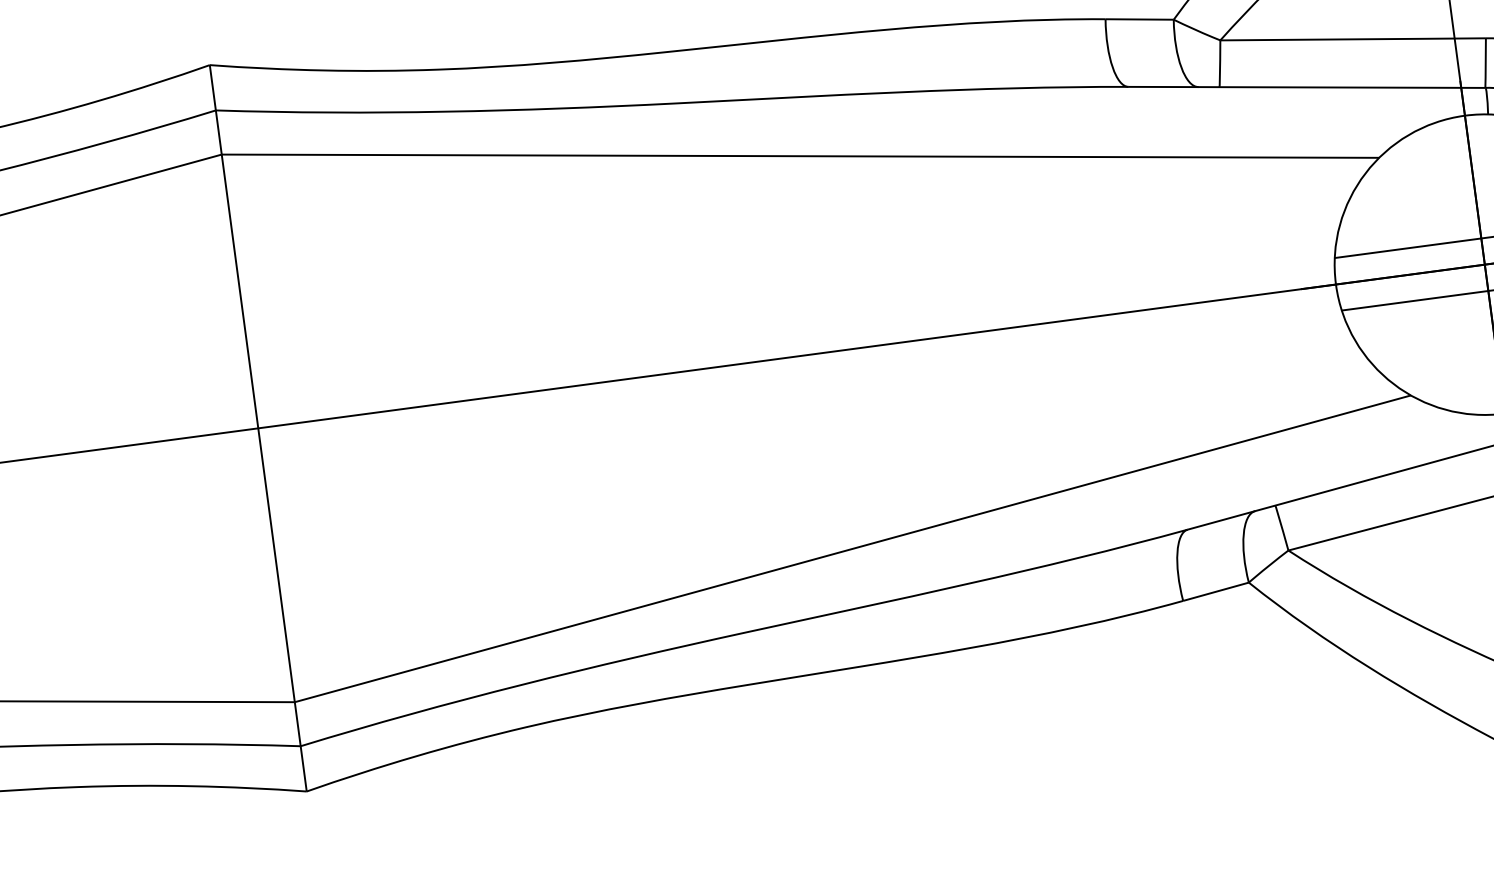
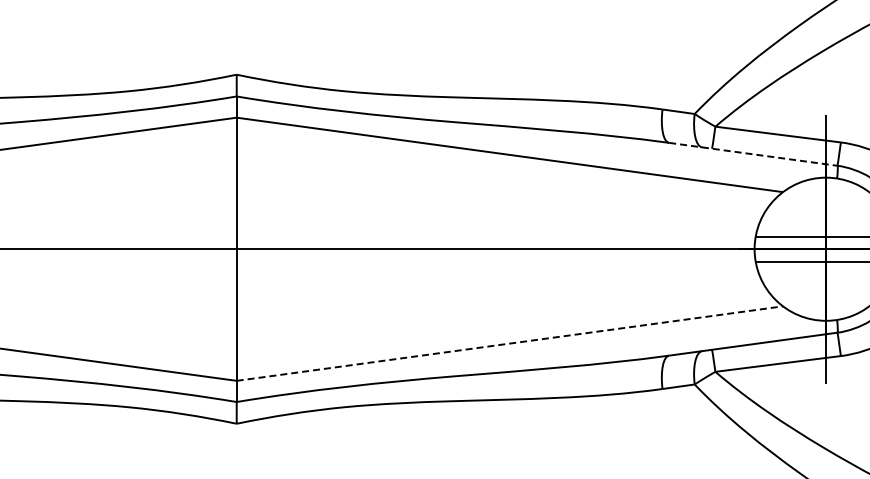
line: (1307, 87) -> (753, 154), solid -> dashed
line: (852, 548) -> (509, 343), solid -> dashed

